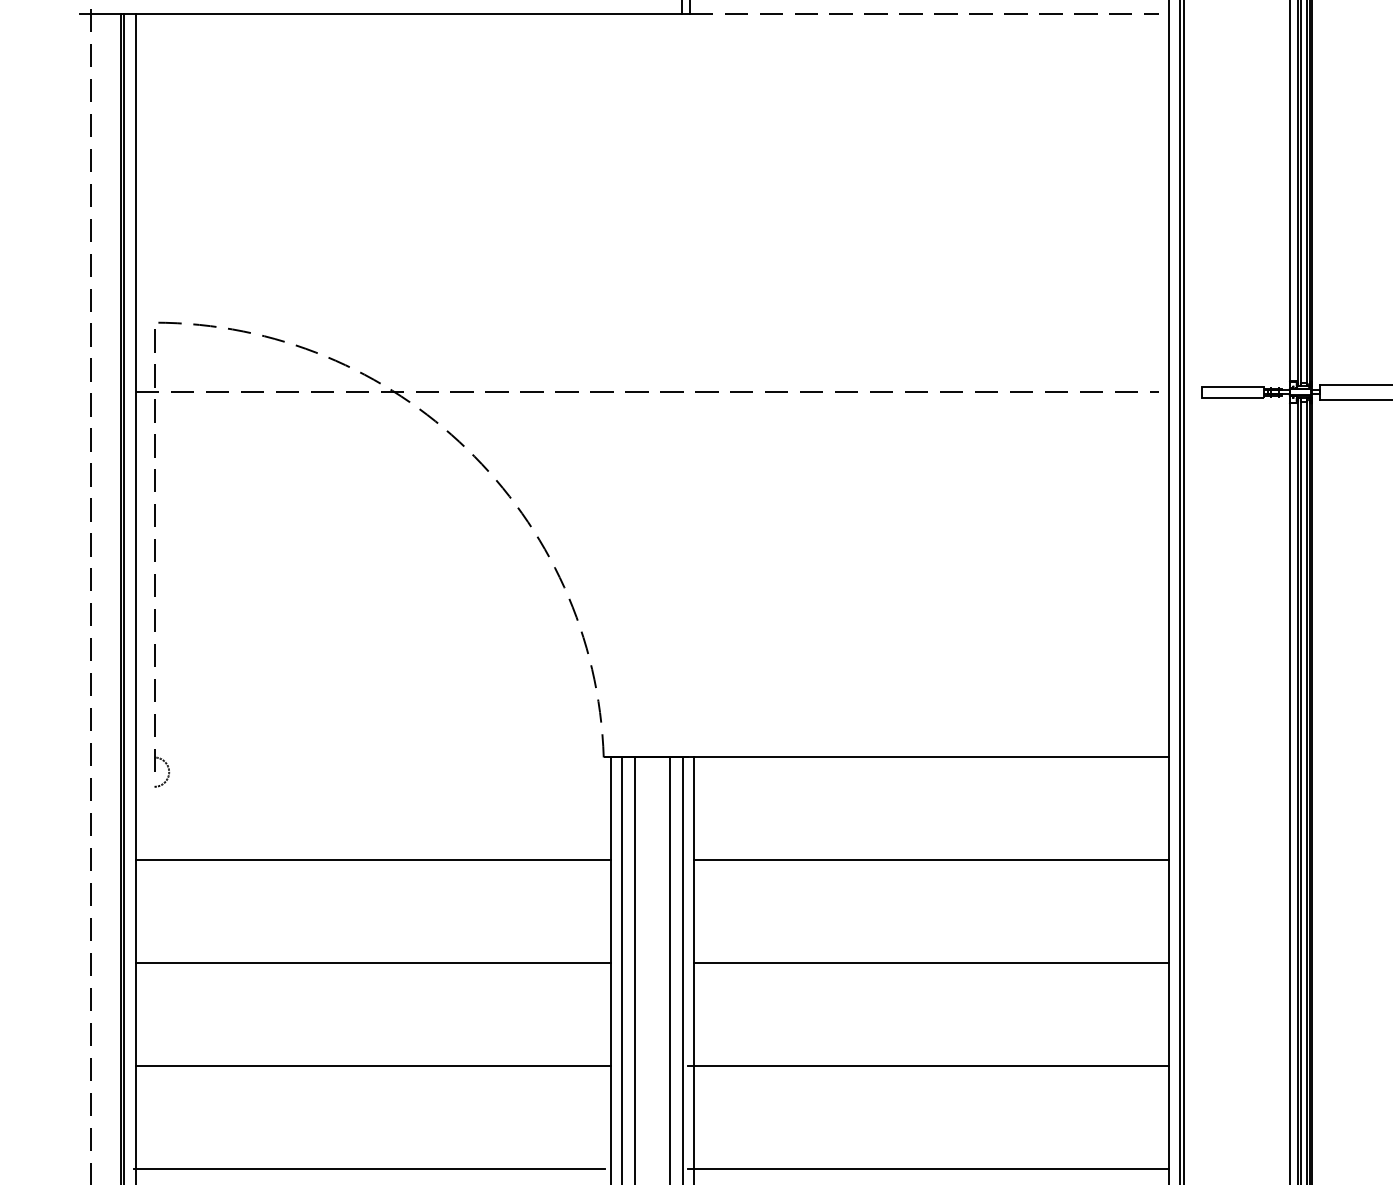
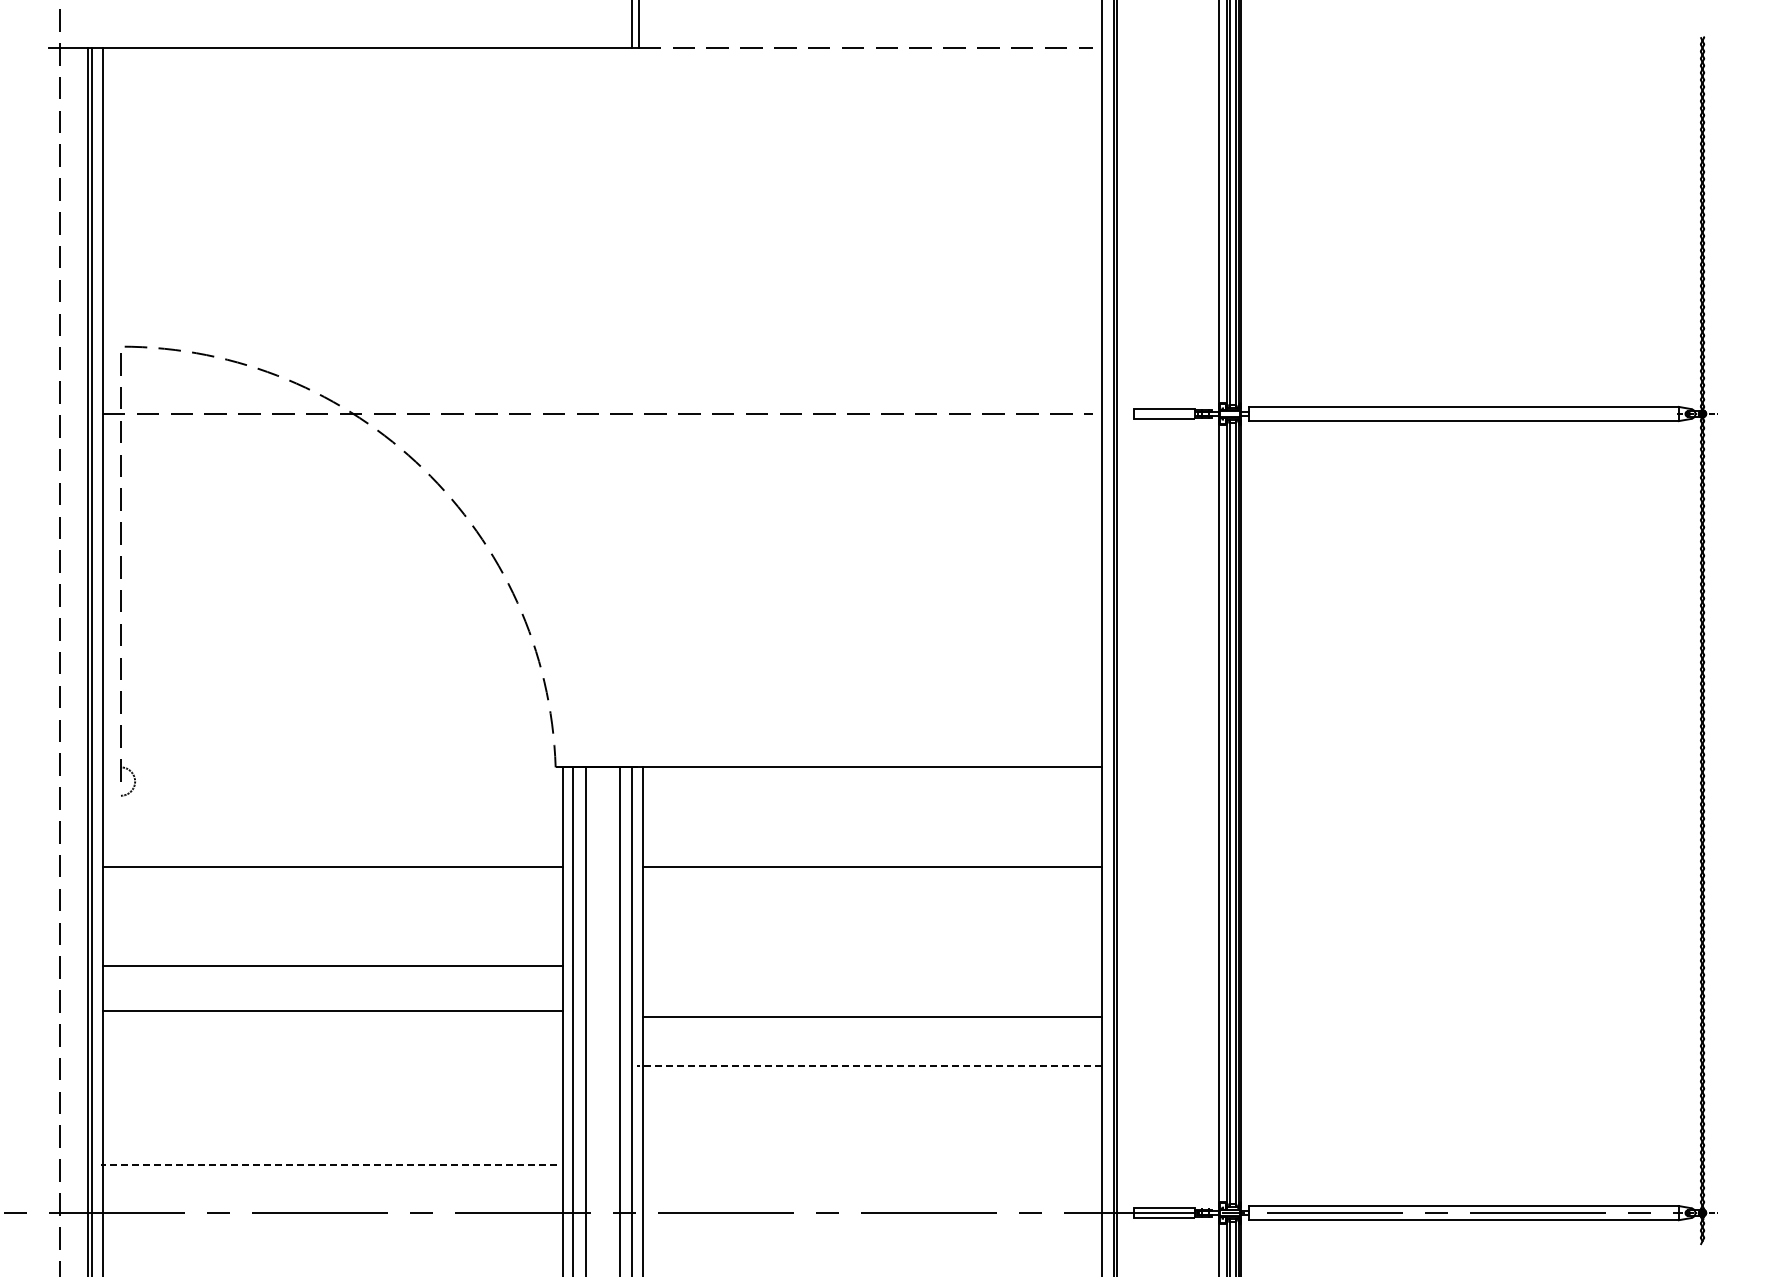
line: (931, 963) -> (872, 1017), moved
line: (373, 1065) -> (332, 1010), moved
line: (928, 1065) -> (869, 1065), solid -> dashed
line: (368, 1168) -> (328, 1165), solid -> dashed
line: (928, 1168) -> (869, 1165), removed

